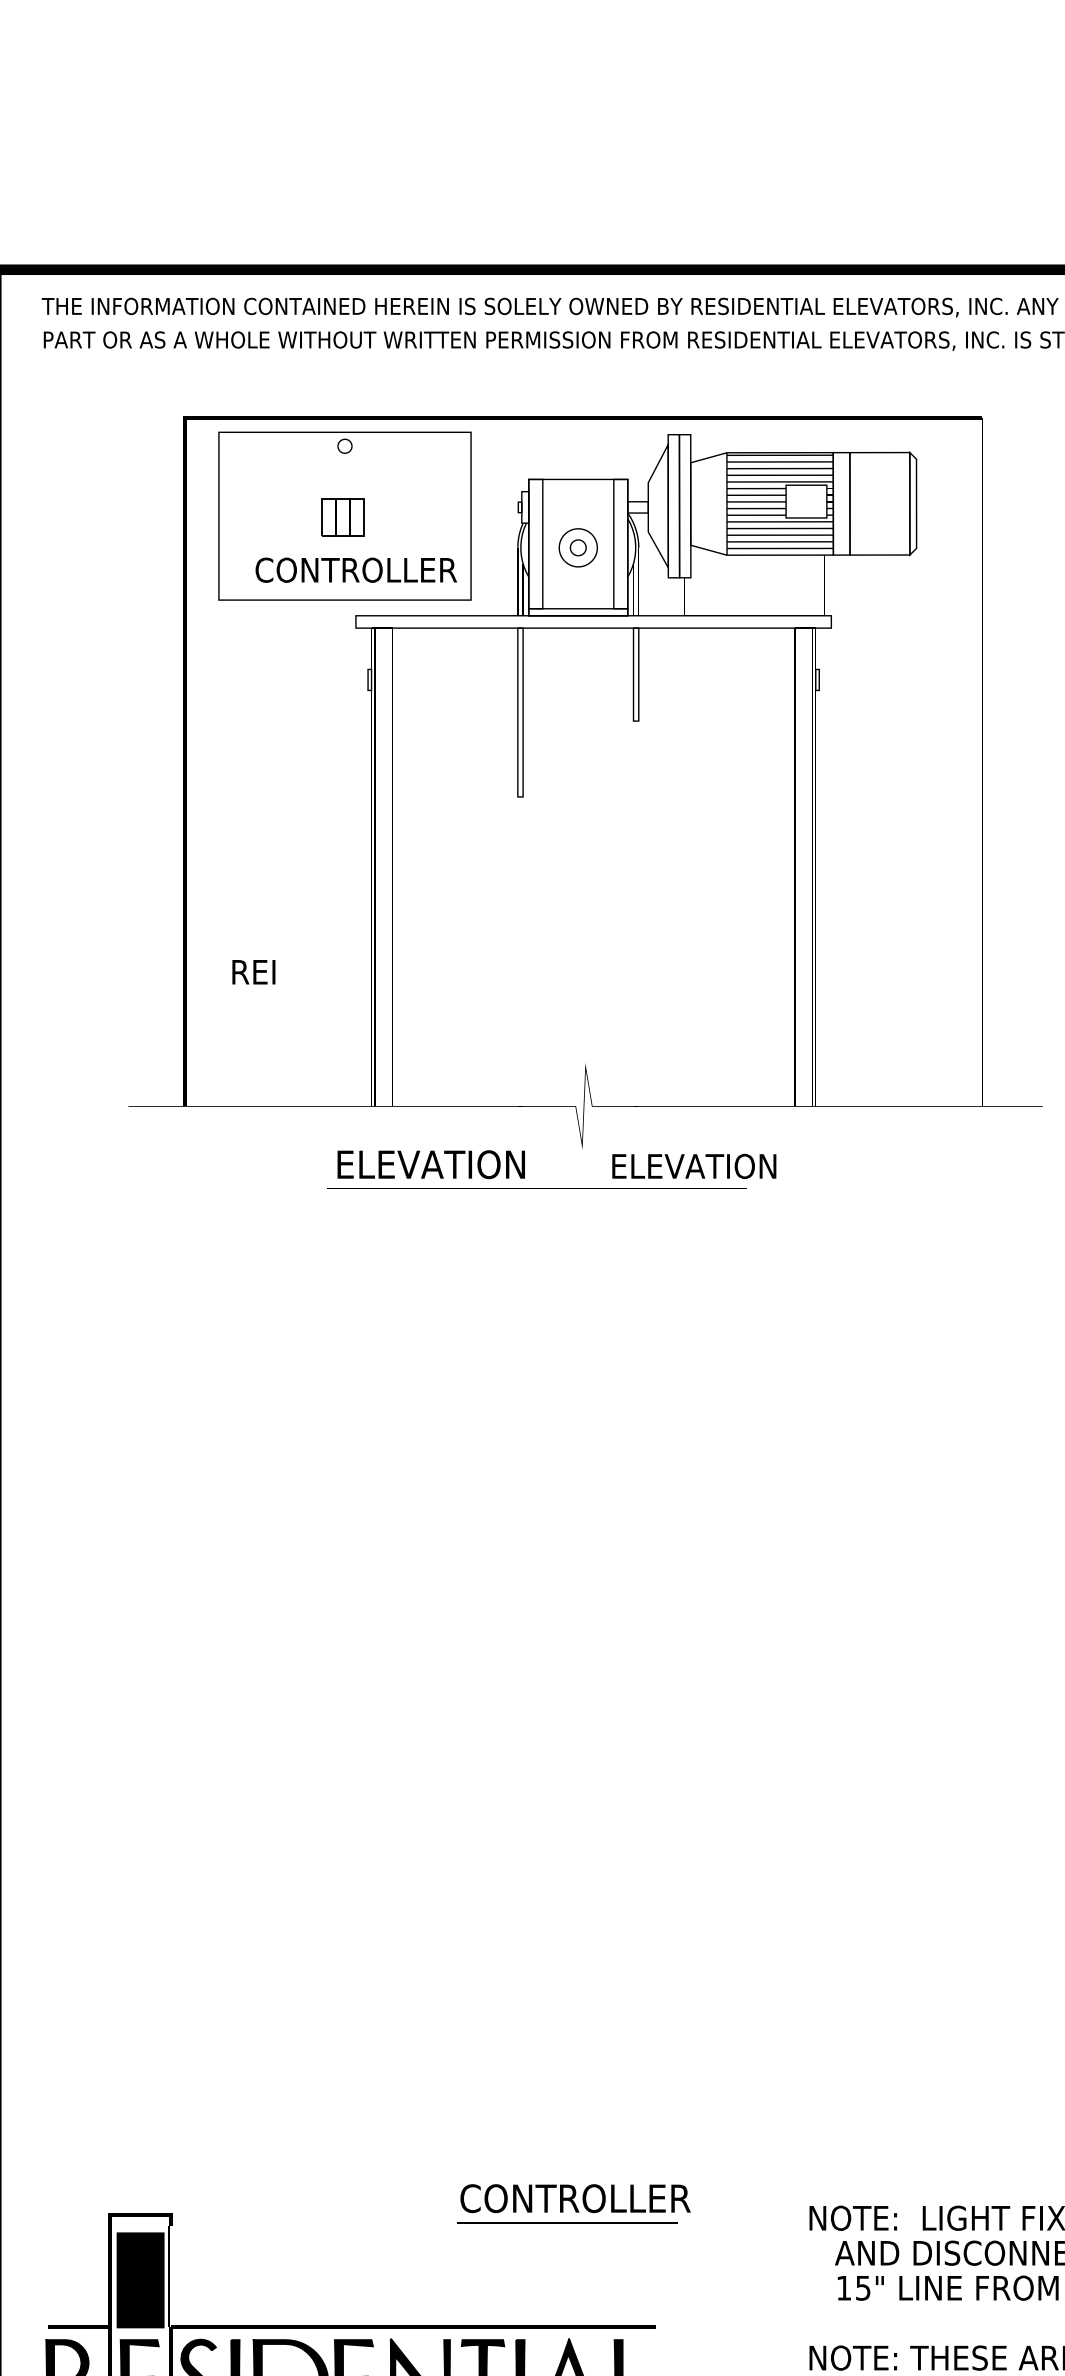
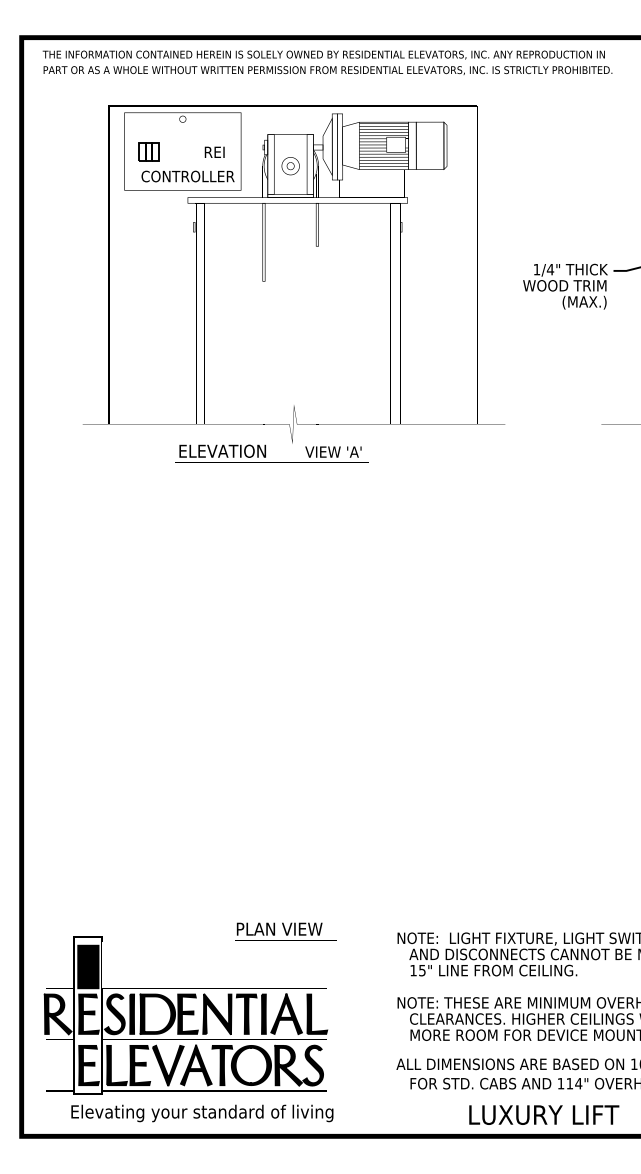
part: (342, 516) -> (148, 151), moved
text: (253, 970) -> (214, 151), moved
text: (692, 1165) -> (343, 451), ELEVATION -> VIEW 'A'
text: (575, 2197) -> (289, 928), CONTROLLER -> PLAN VIEW

